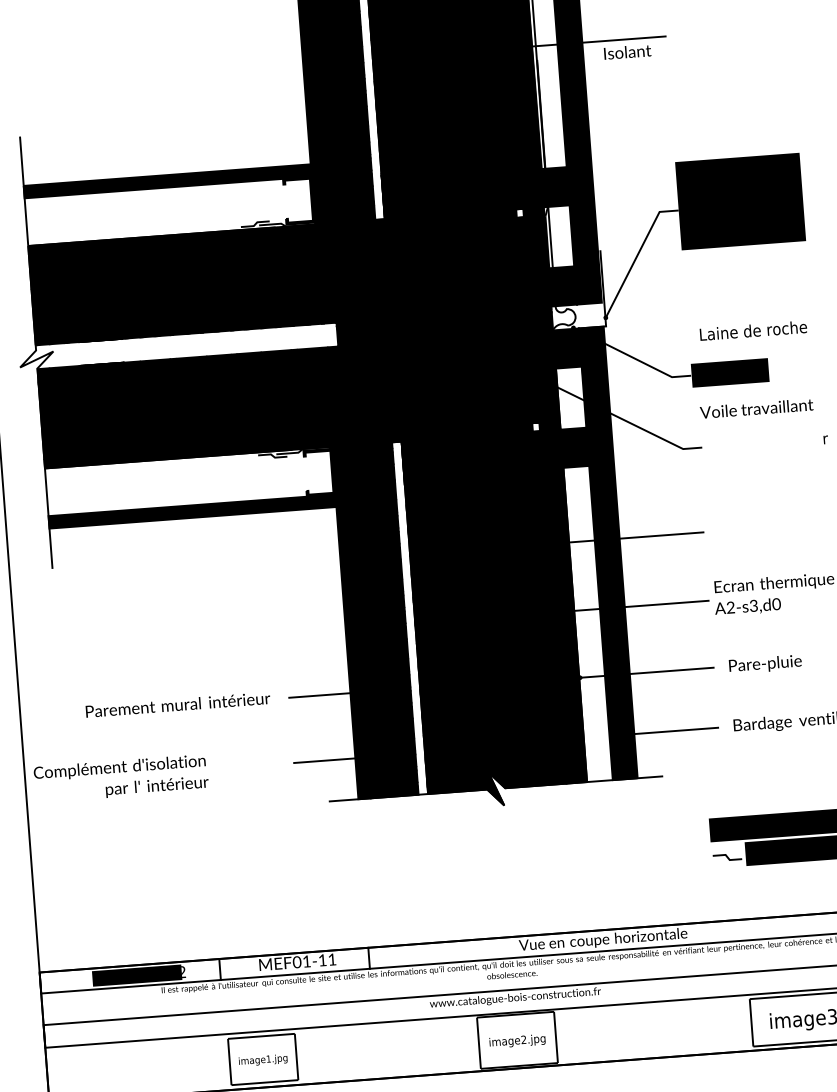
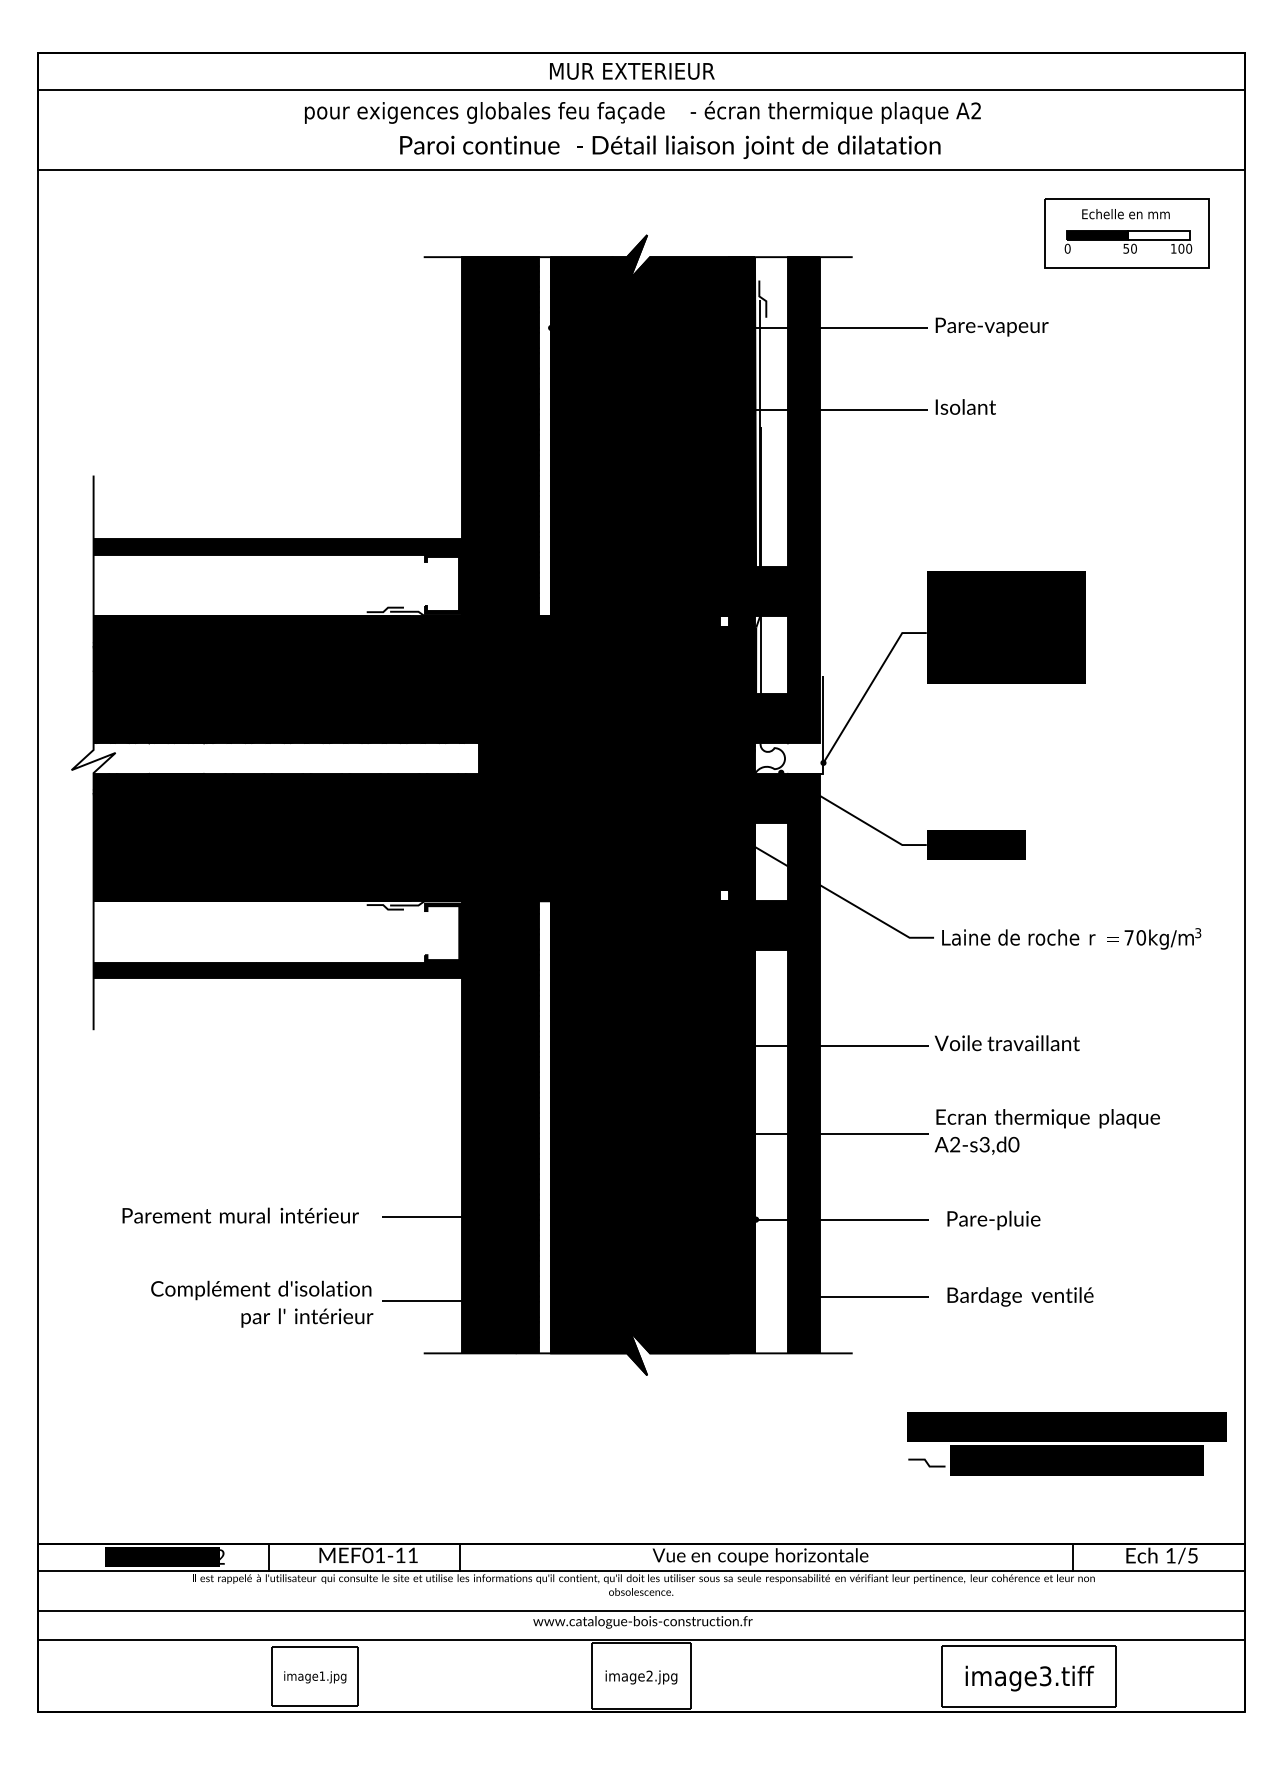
text: (627, 51) -> (965, 406), moved
text: (753, 330) -> (1010, 937), moved
text: (756, 408) -> (1006, 1043), moved
text: (121, 777) -> (262, 1303), moved

